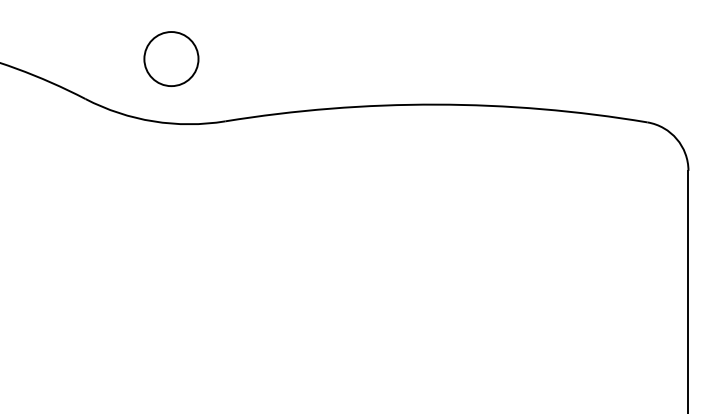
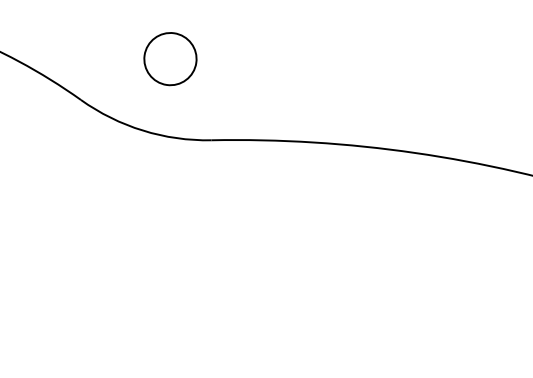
circle: (171, 58) -> (170, 58), moved

